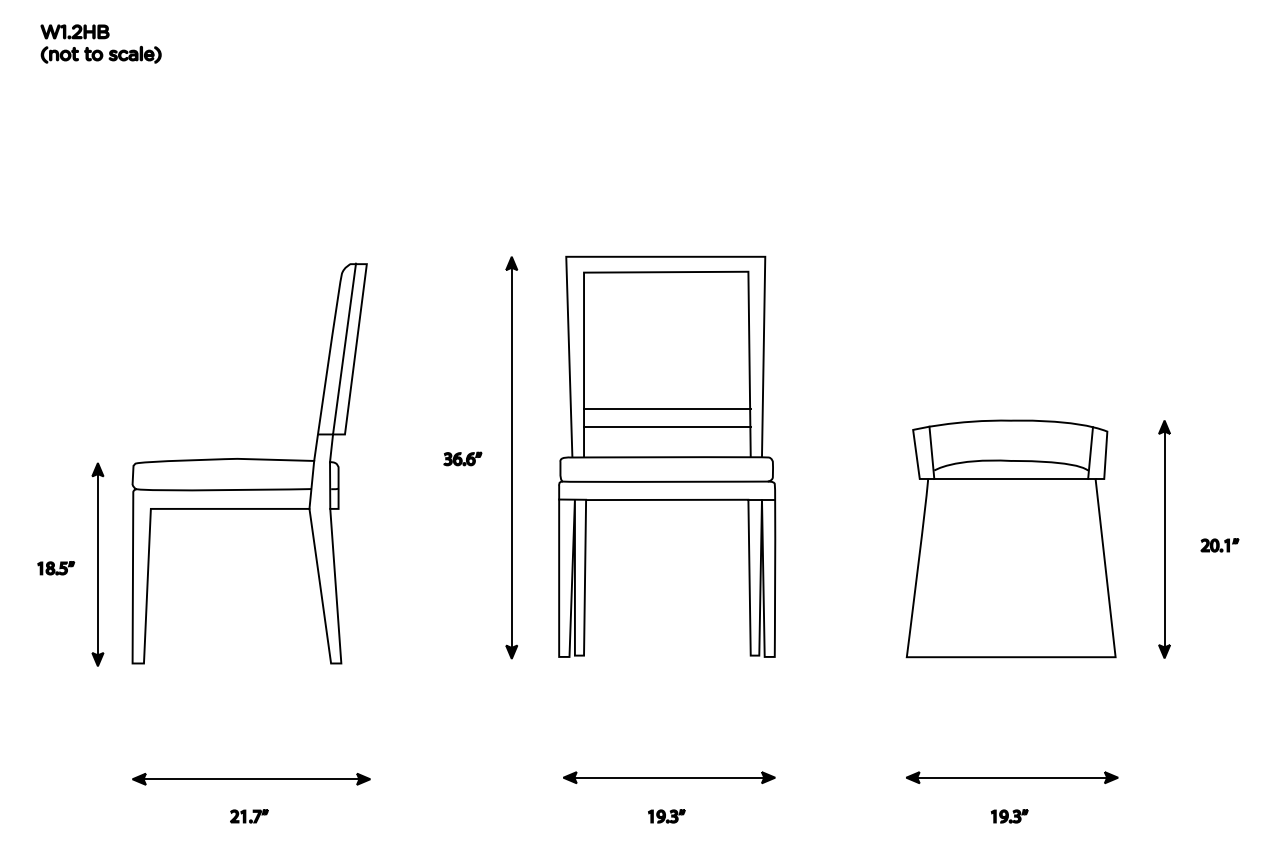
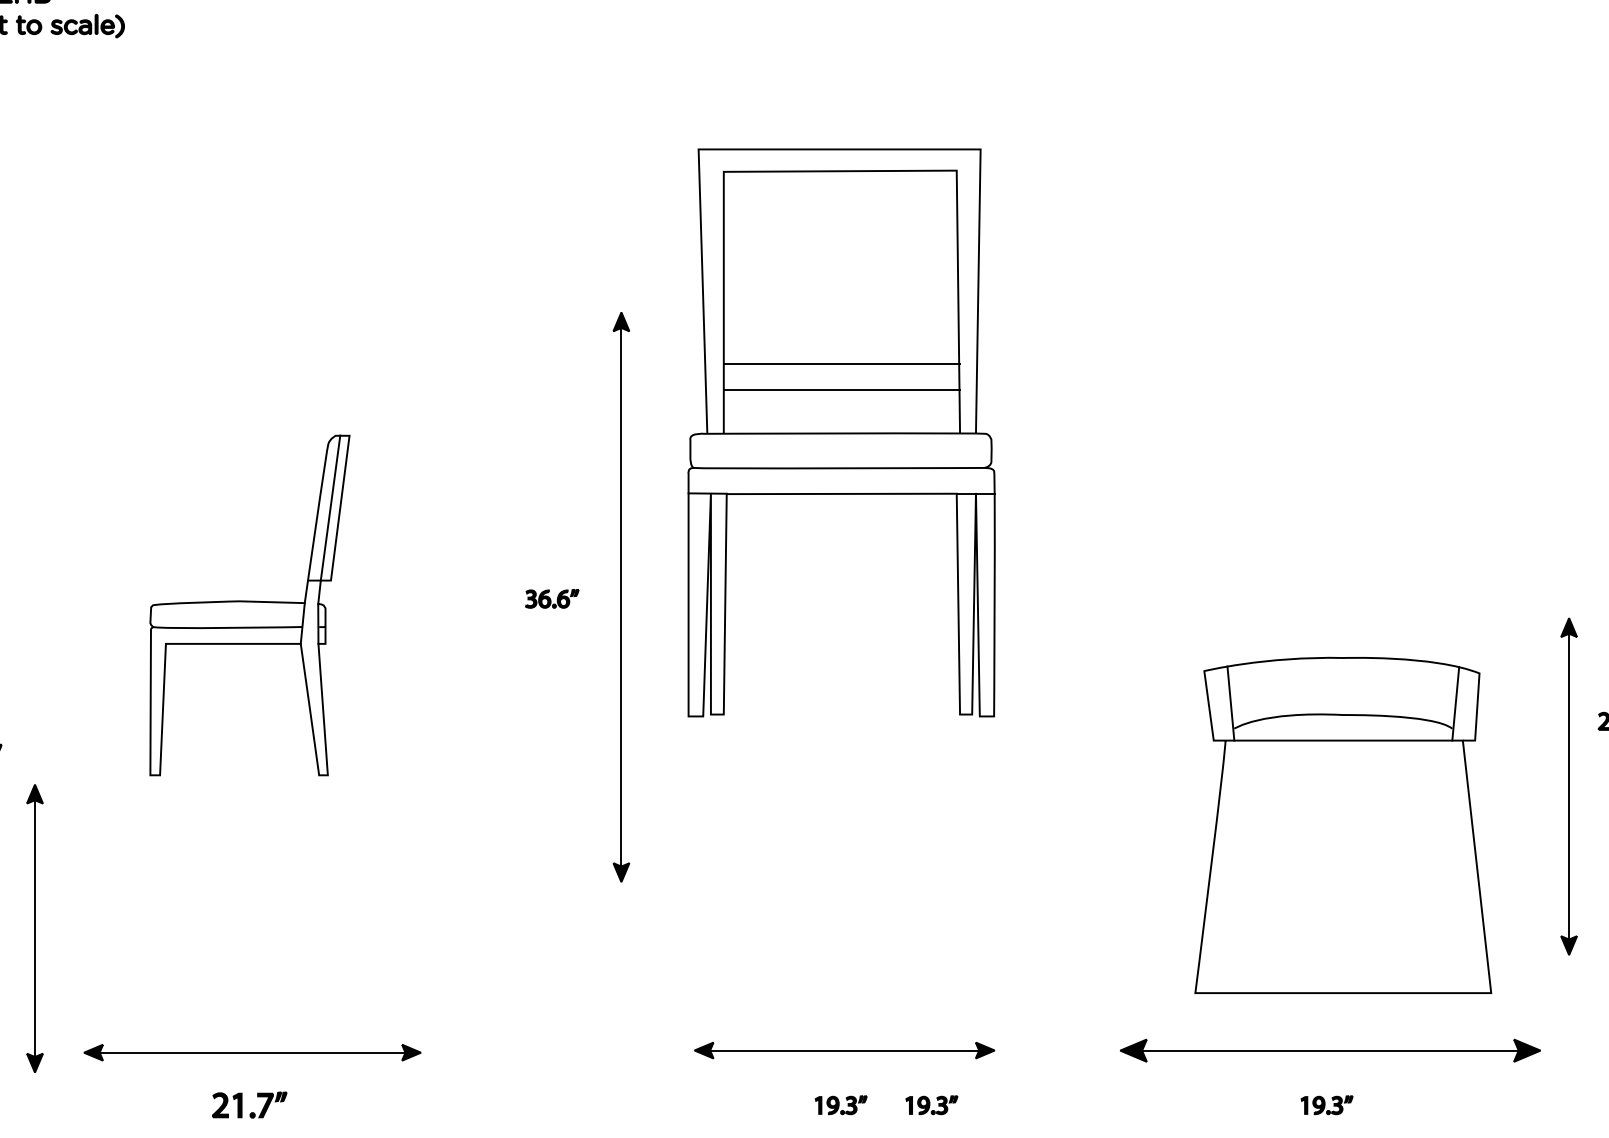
part: (667, 456) -> (842, 432), moved
part: (249, 463) -> (249, 605), size x0.6
part: (1010, 538) -> (1342, 824), moved
part: (1164, 539) -> (1569, 786), moved
part: (97, 564) -> (34, 928), moved
part: (1012, 777) -> (1330, 1050), size x1.4
part: (249, 816) -> (249, 1105), size x1.4
part: (730, 816) -> (931, 1105), added

